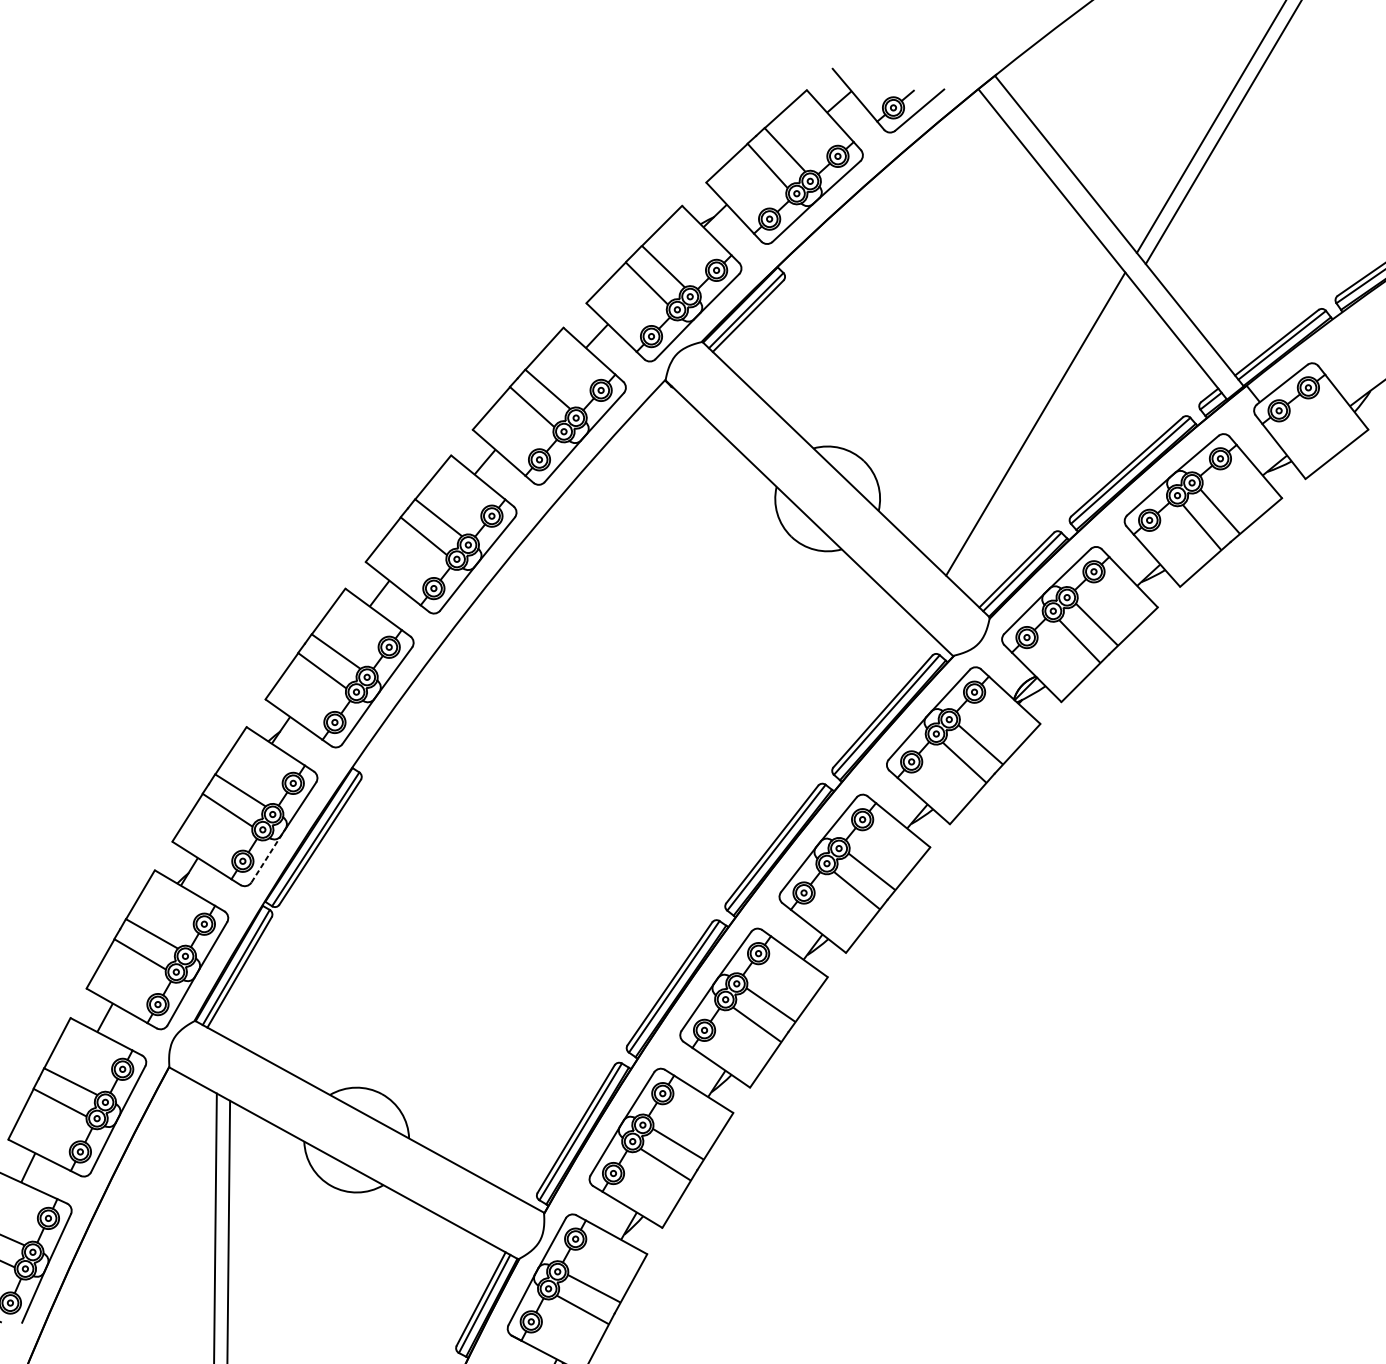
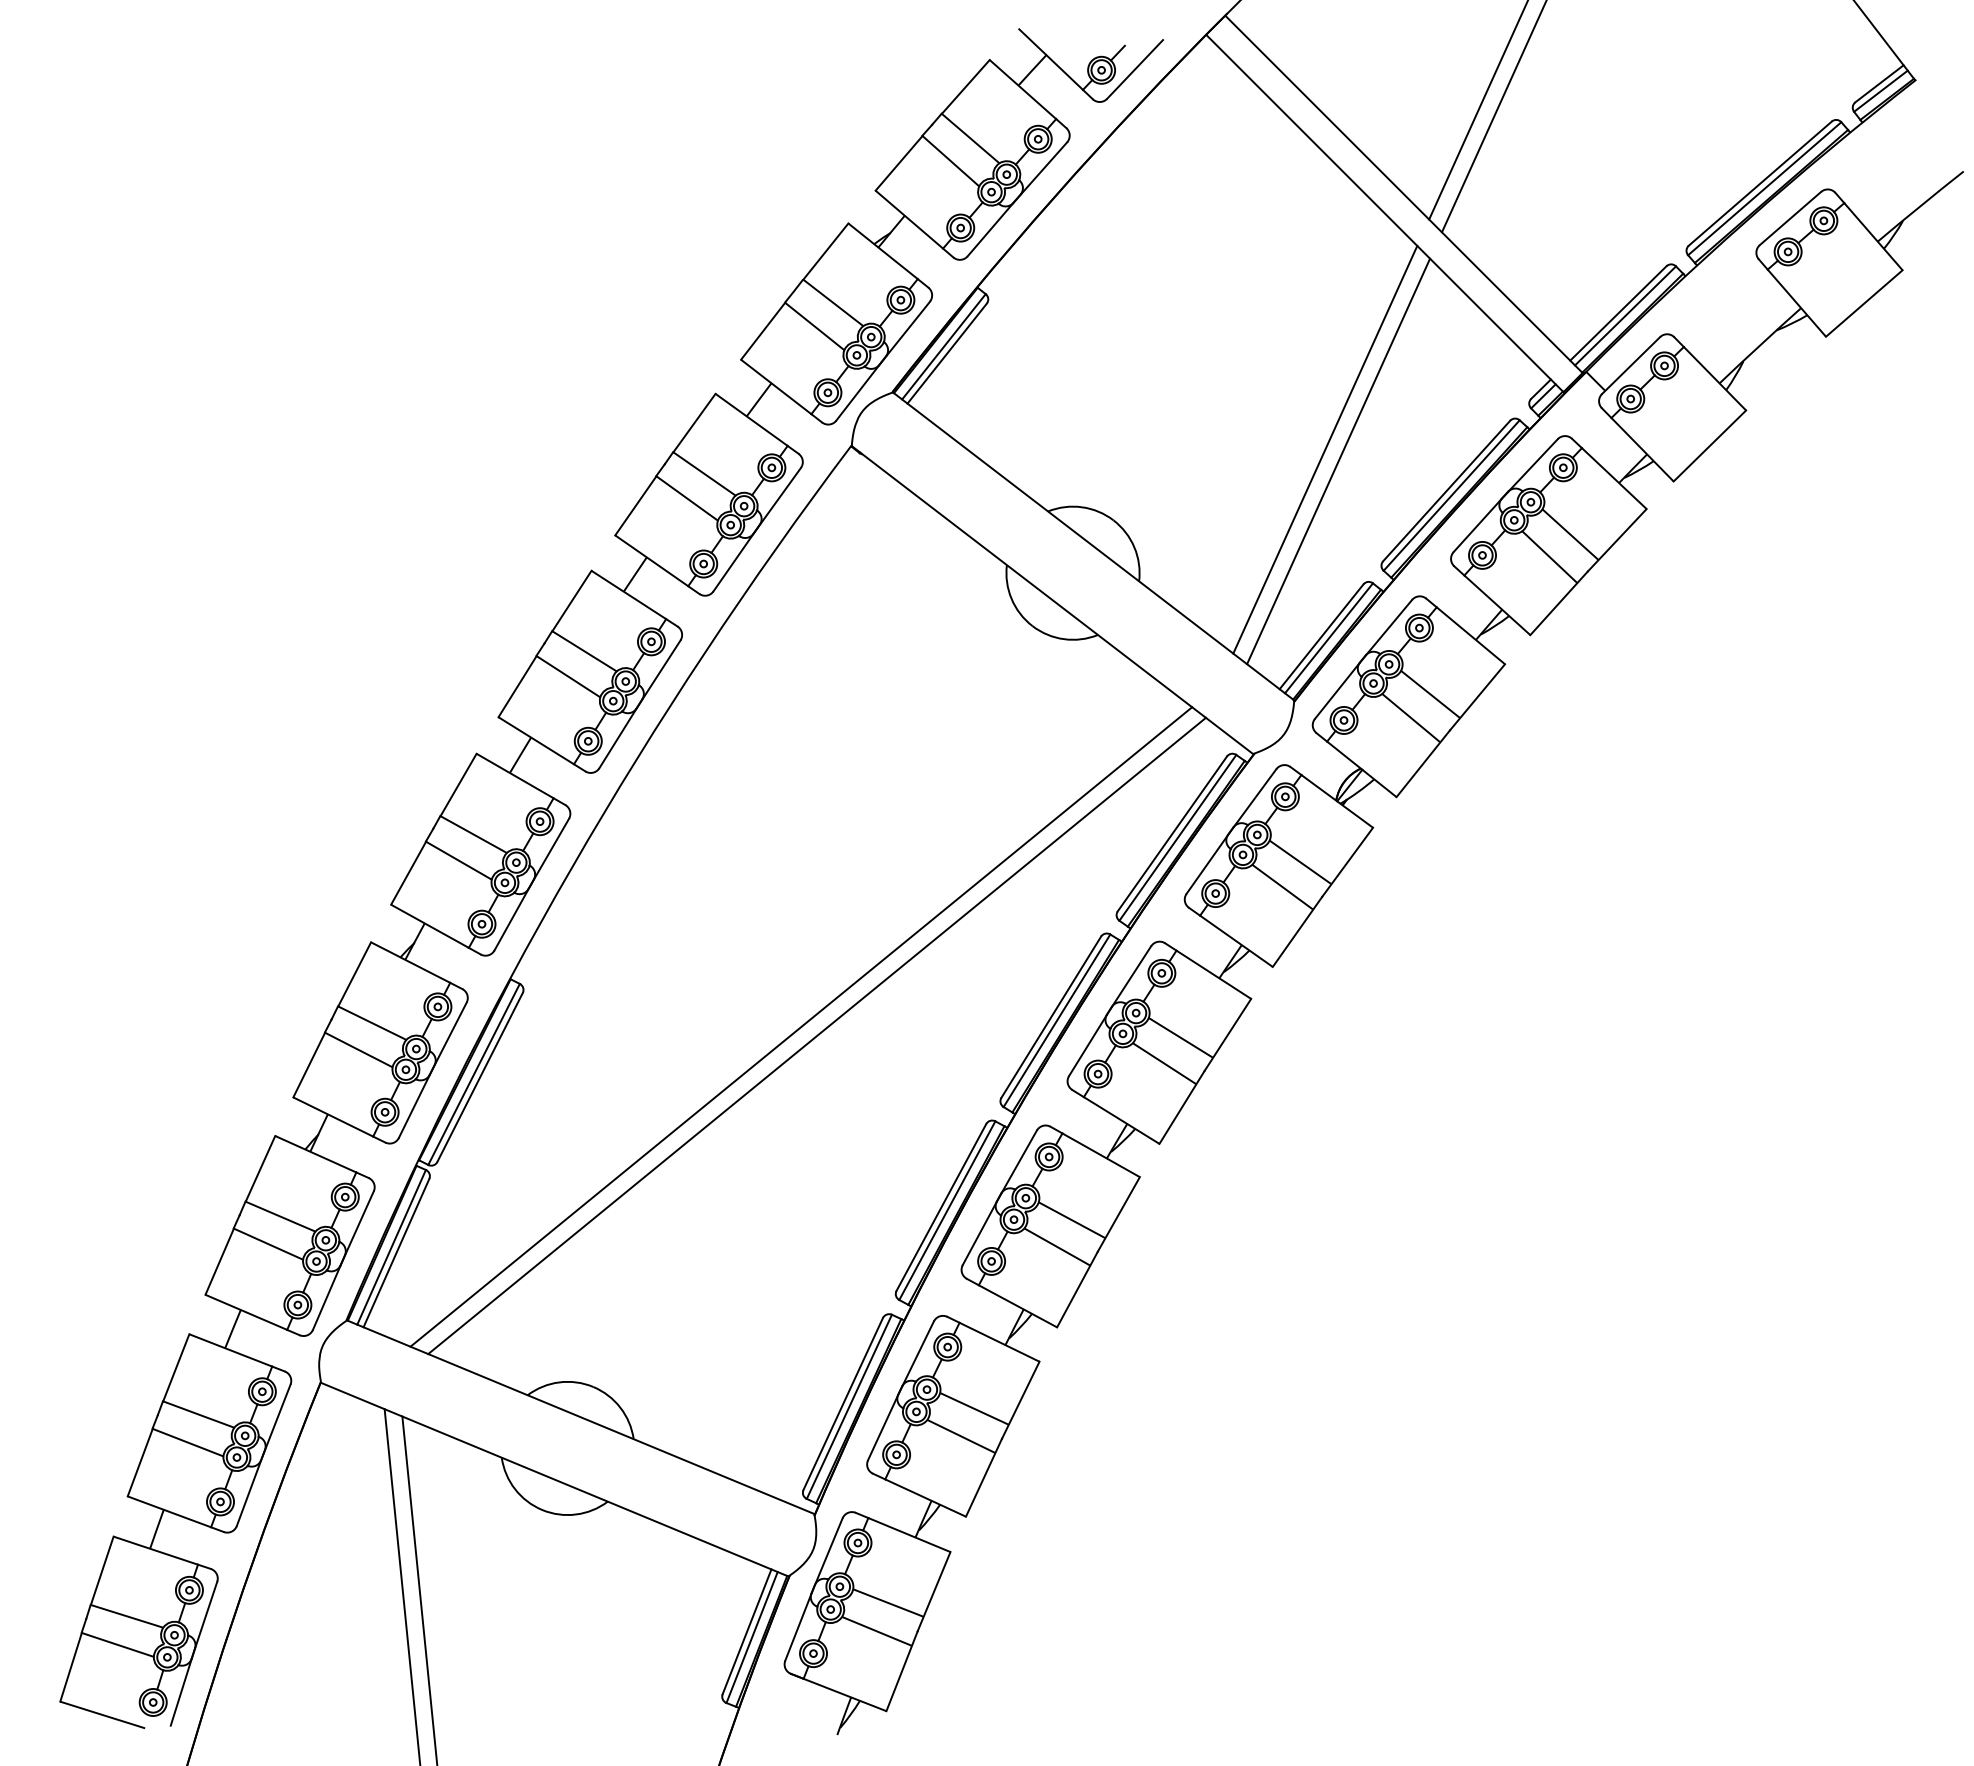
line: (1045, 434) -> (1338, 461), added
line: (576, 830) -> (801, 1026), added
line: (587, 838) -> (816, 1035), added
line: (268, 855) -> (416, 1101), dashed -> solid

